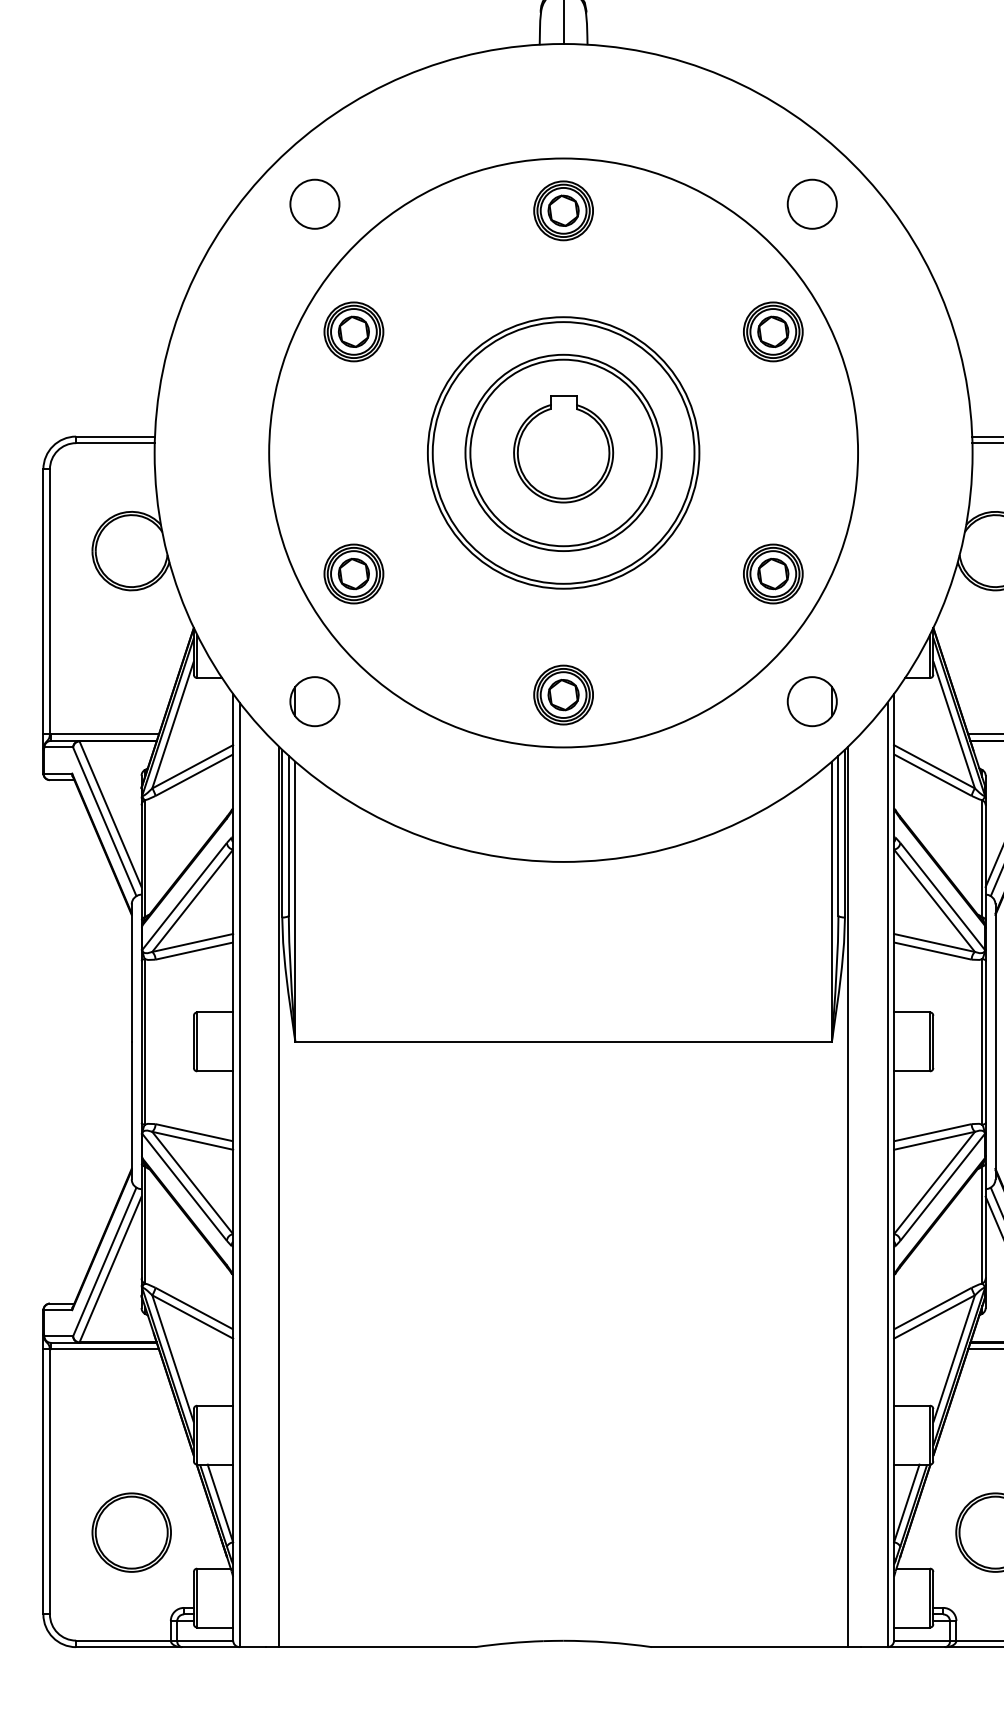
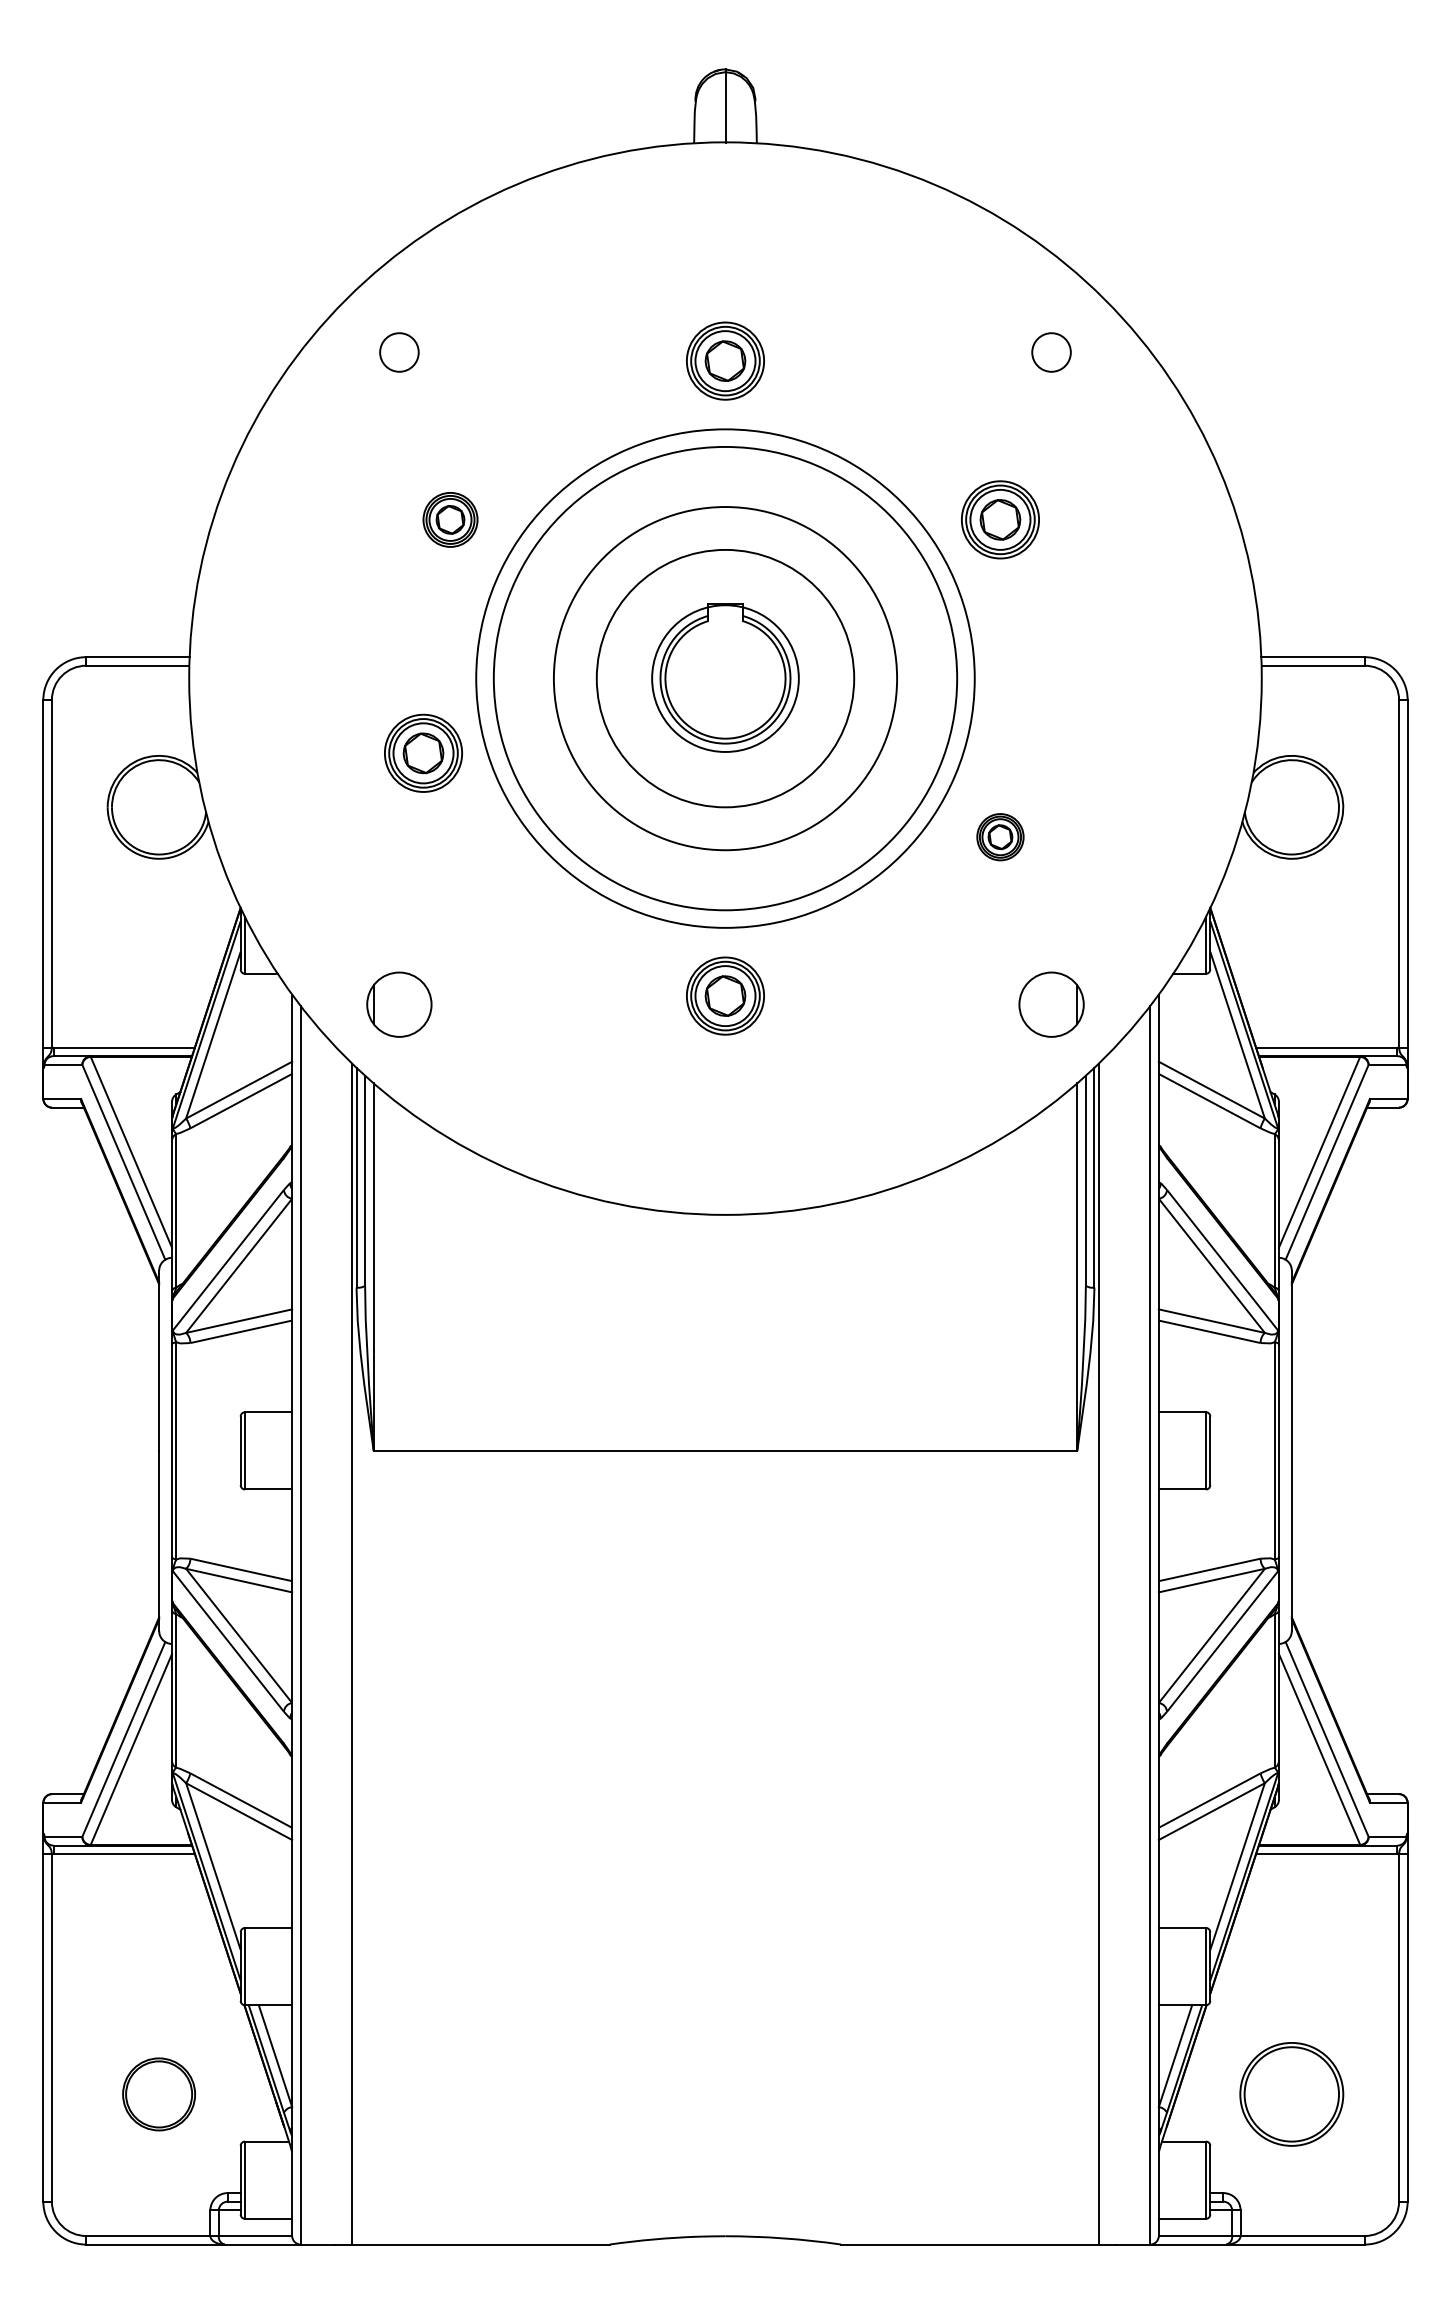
circle: (315, 204) -> (399, 352), size x0.6
circle: (812, 204) -> (1051, 352), size x0.6
part: (353, 331) -> (450, 519), size x0.7
circle: (563, 452) -> (725, 678), size x0.6
circle: (563, 452) -> (725, 678), size x0.6
circle: (563, 452) -> (725, 678), size x1.4
part: (353, 573) -> (423, 752), moved
part: (773, 573) -> (1000, 836), size x0.6
part: (131, 1532) -> (158, 2094), size x0.7

